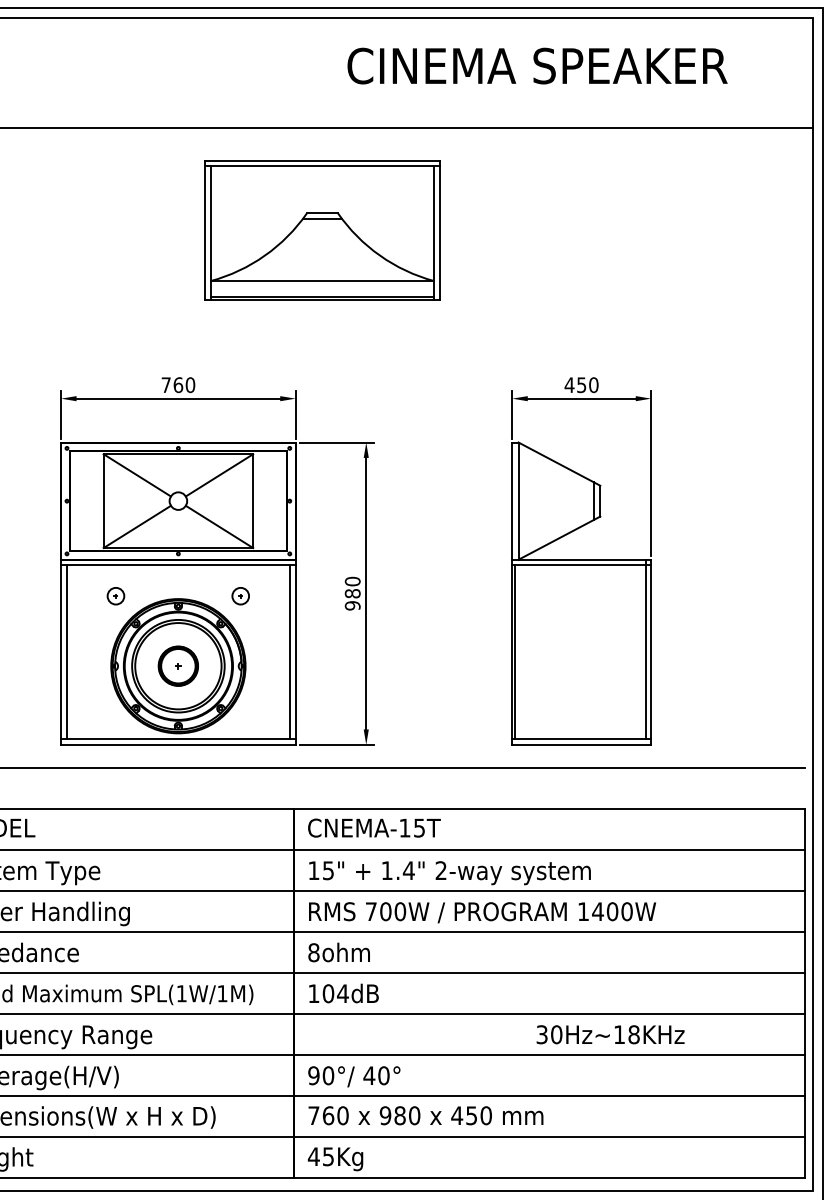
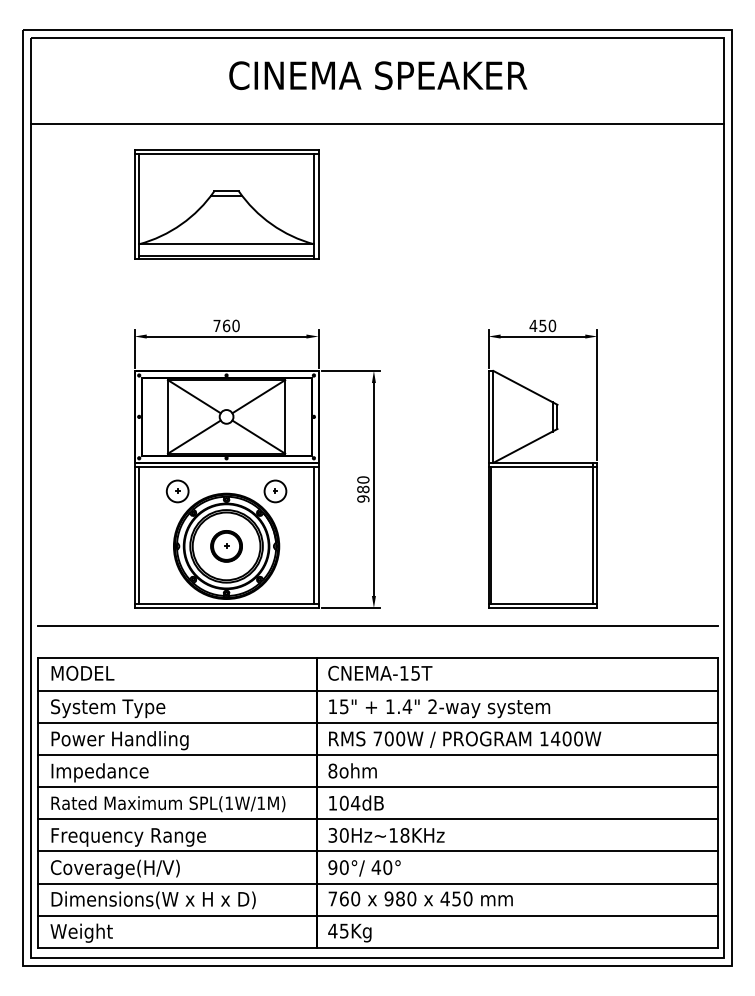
text: (537, 65) -> (378, 75), moved
part: (322, 230) -> (226, 204), moved
part: (115, 596) -> (177, 491), size x1.67
part: (240, 596) -> (275, 491), size x1.67
text: (610, 1034) -> (386, 835), moved

